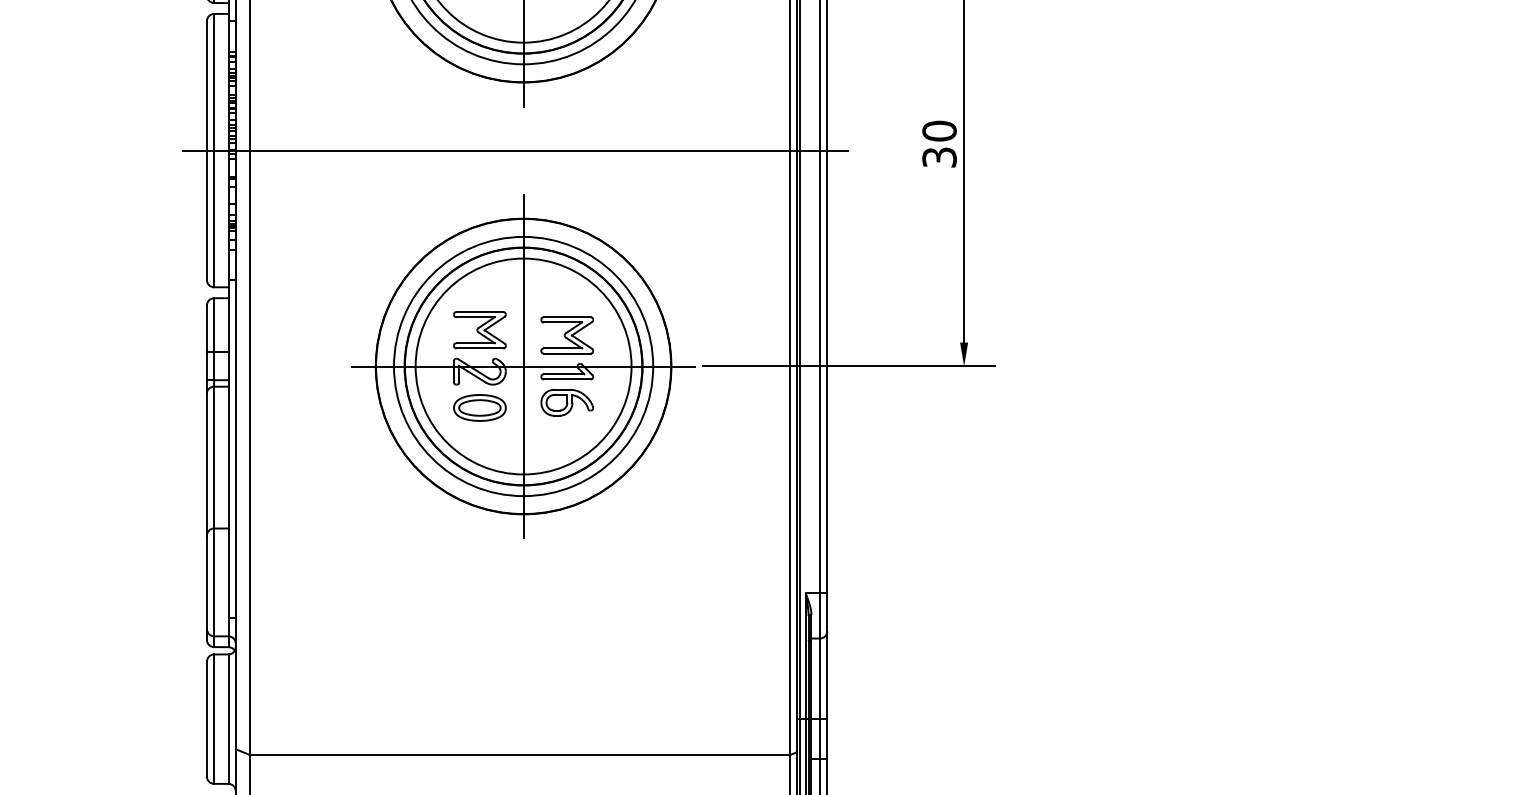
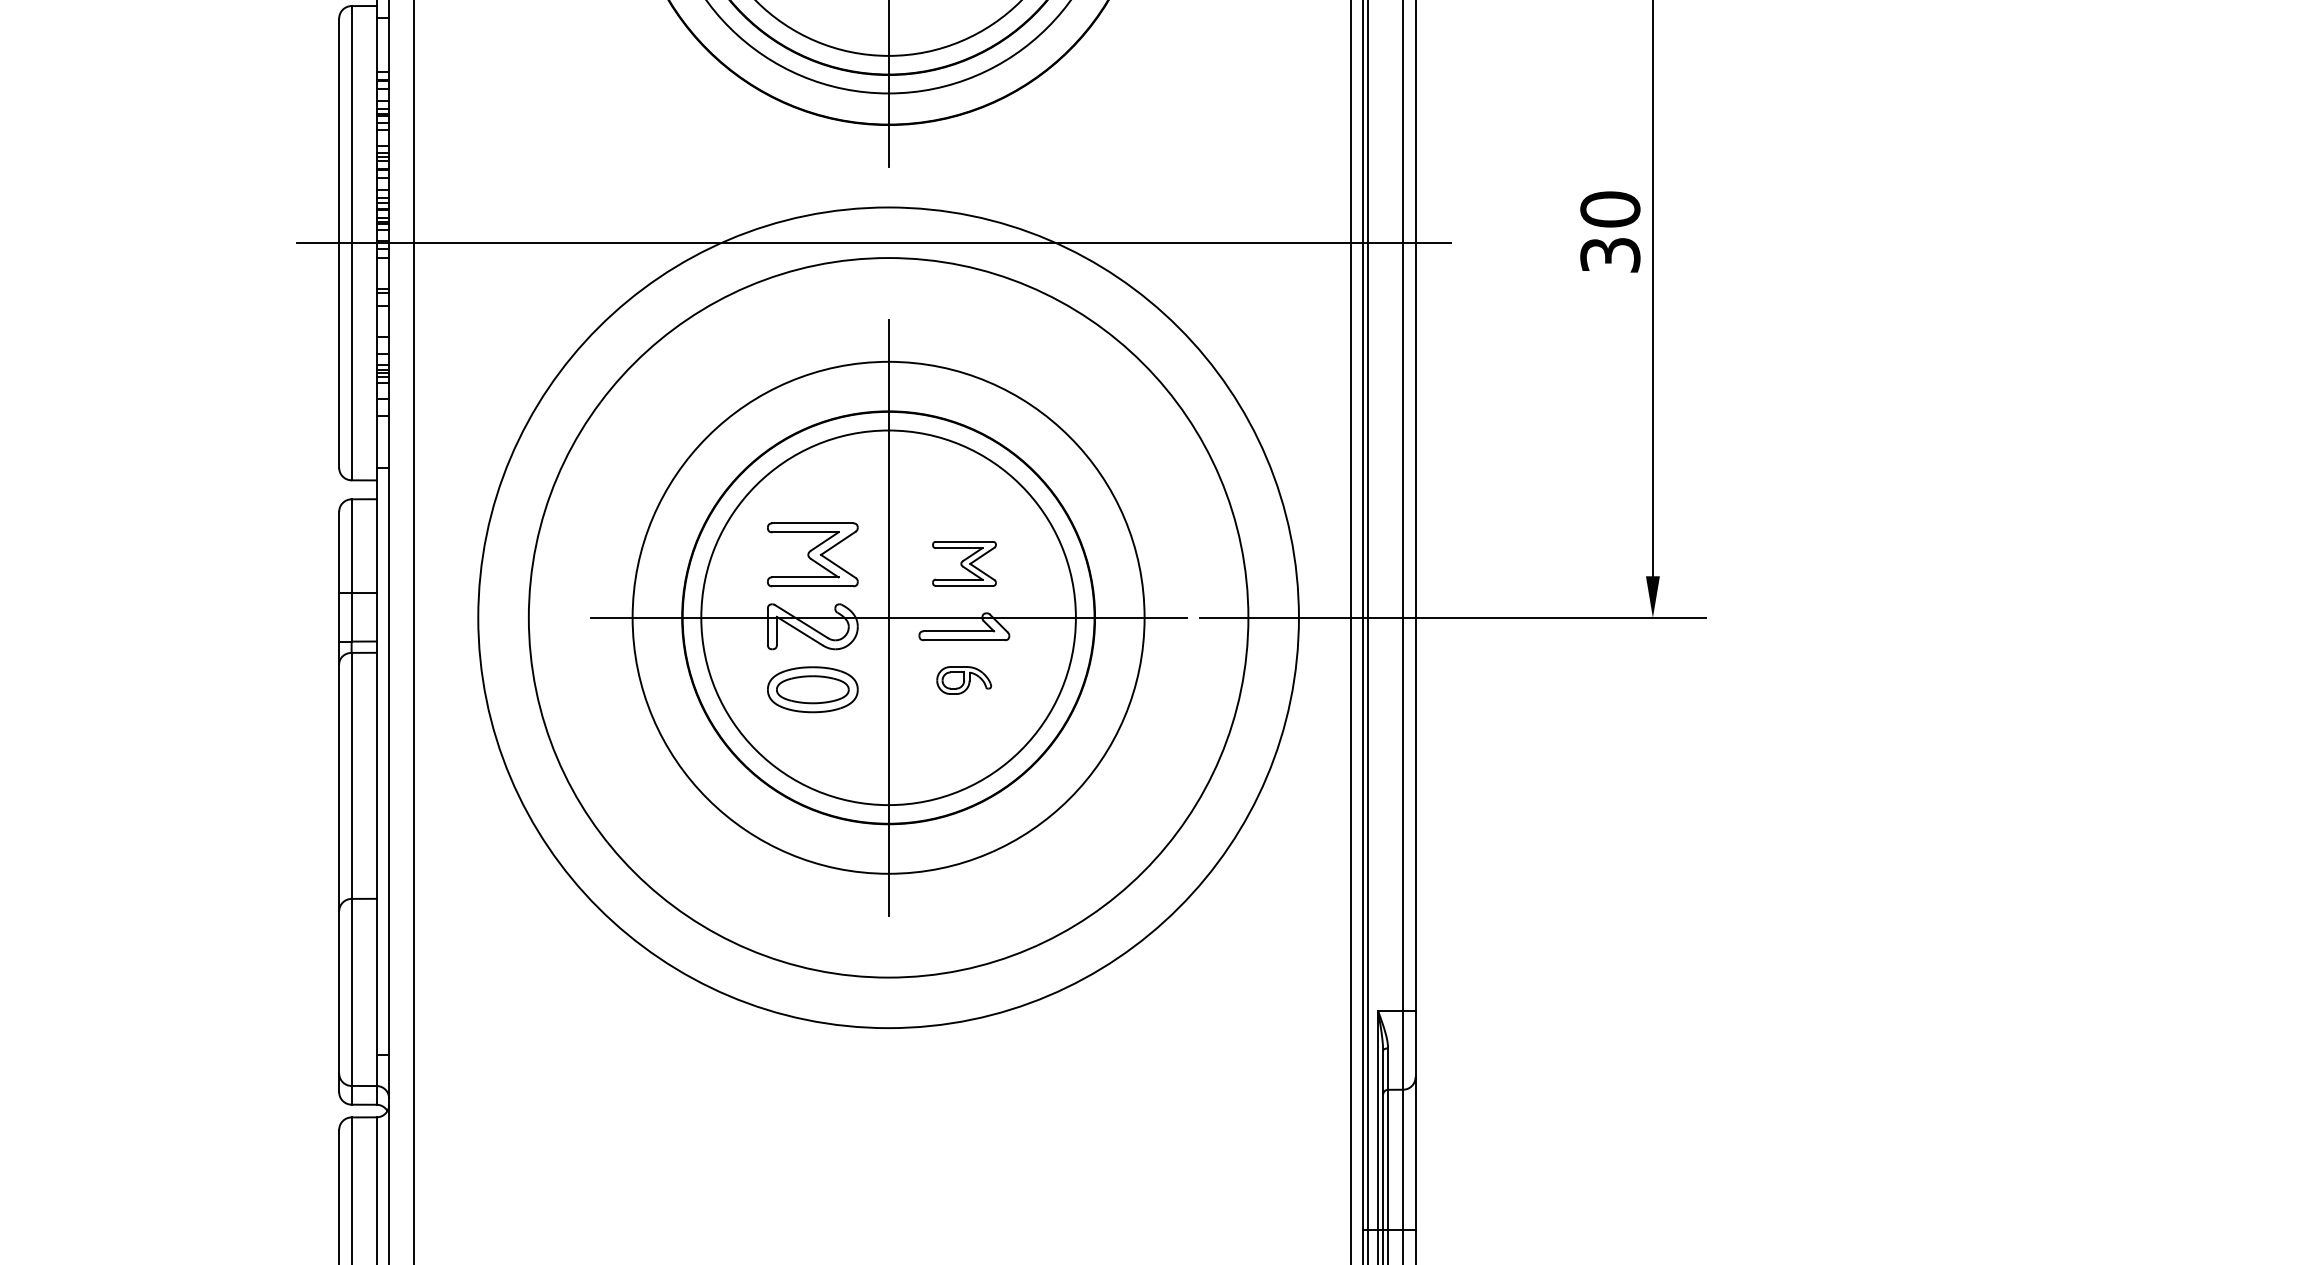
part: (567, 335) -> (964, 563), size x0.7
circle: (523, 366) -> (888, 617), size x1.6
circle: (523, 366) -> (888, 617), size x1.6
part: (566, 402) -> (963, 680), size x0.6

